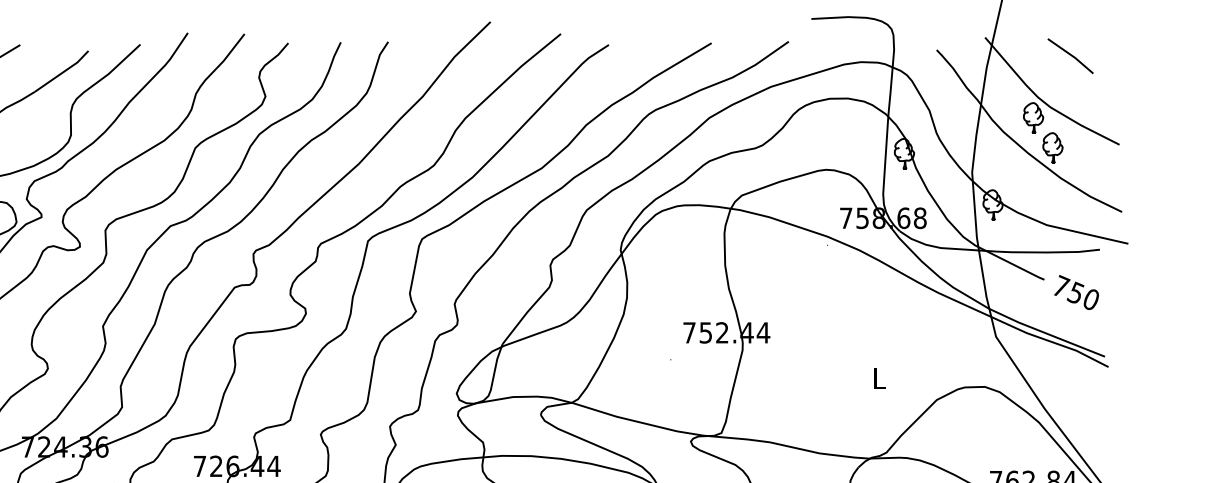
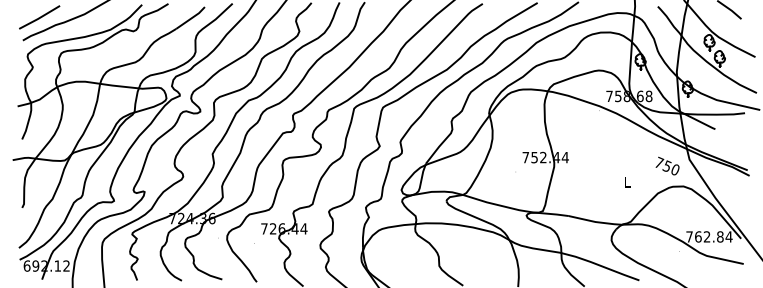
text: (1076, 291) -> (667, 165), moved

